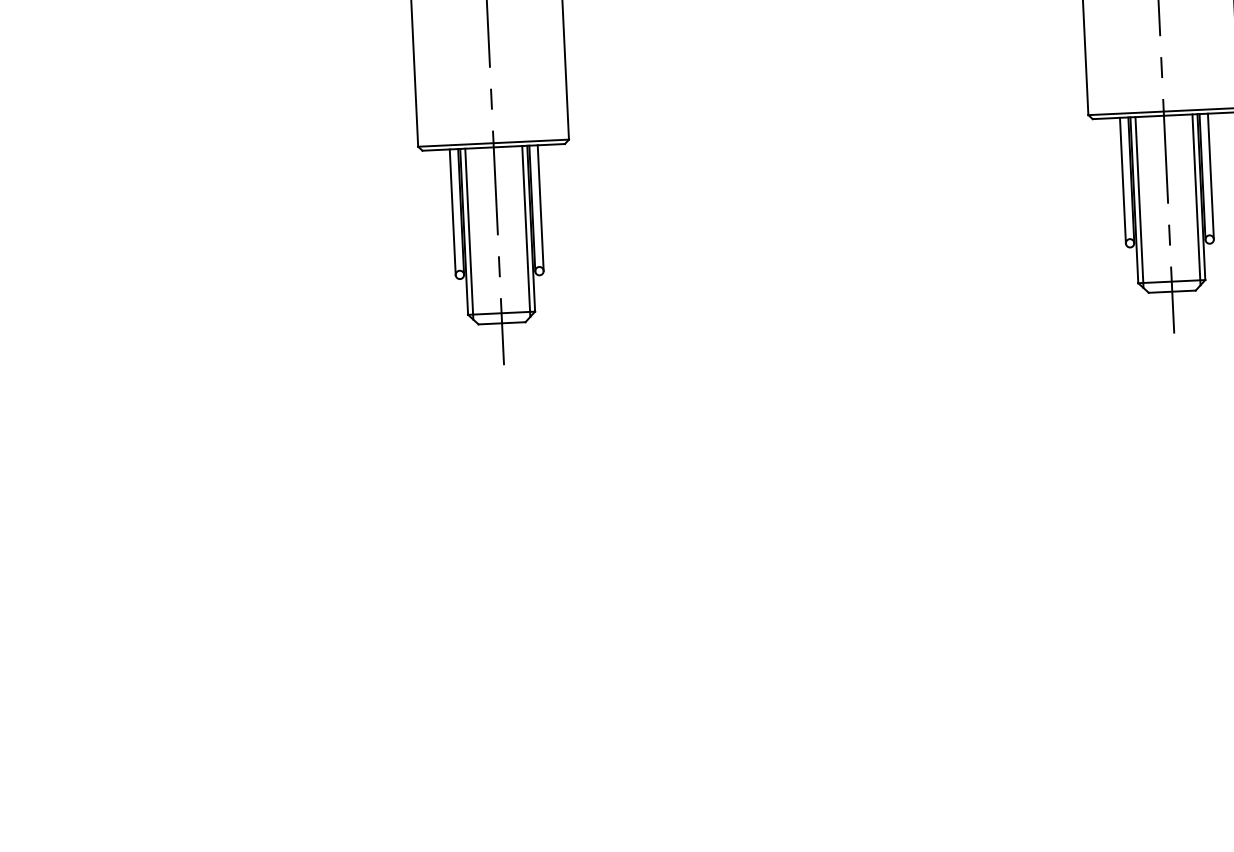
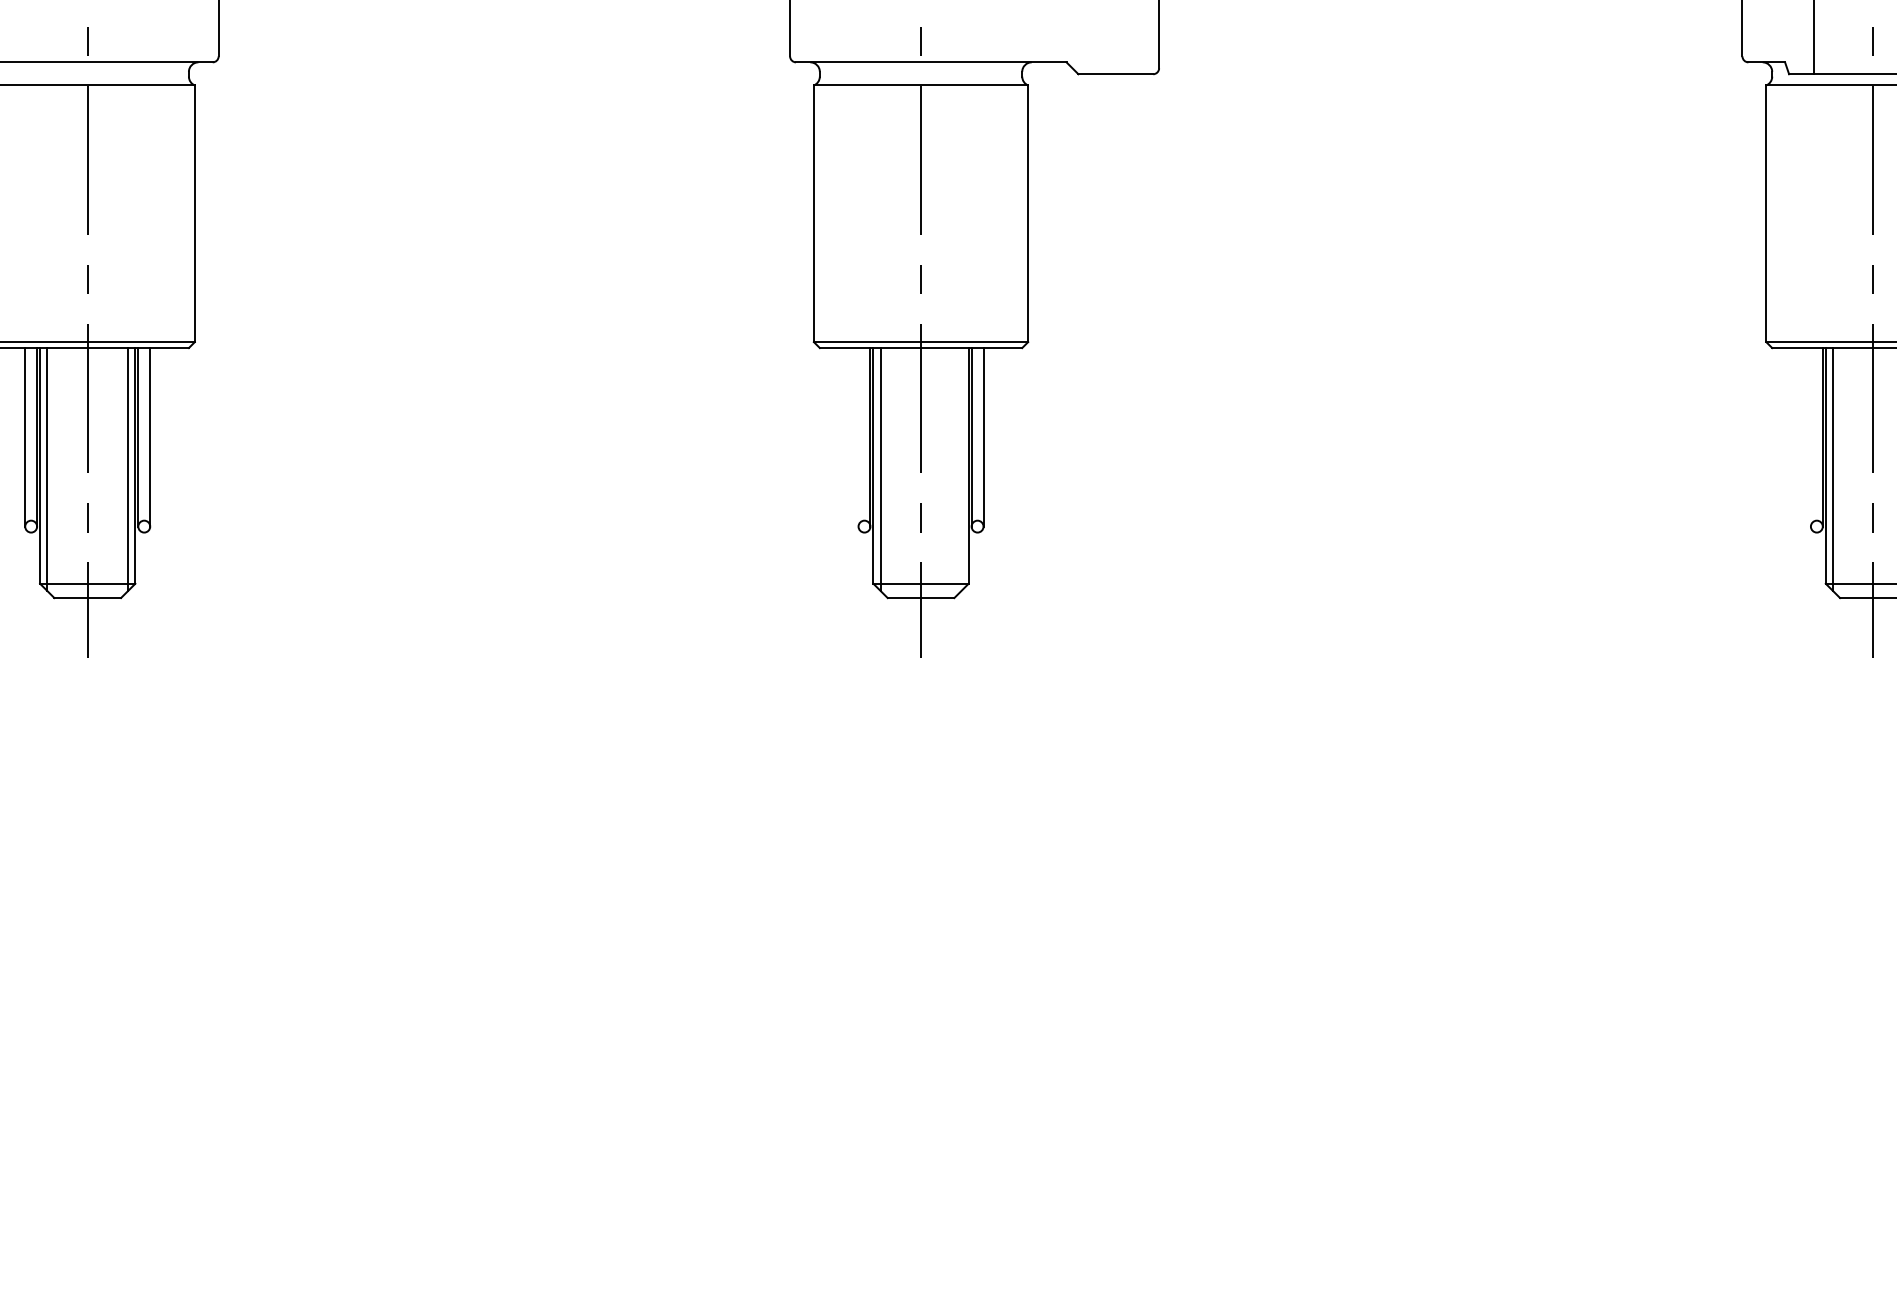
line: (1122, 180) -> (1810, 437), removed
line: (452, 212) -> (858, 437), removed
line: (526, 231) -> (961, 469), removed

